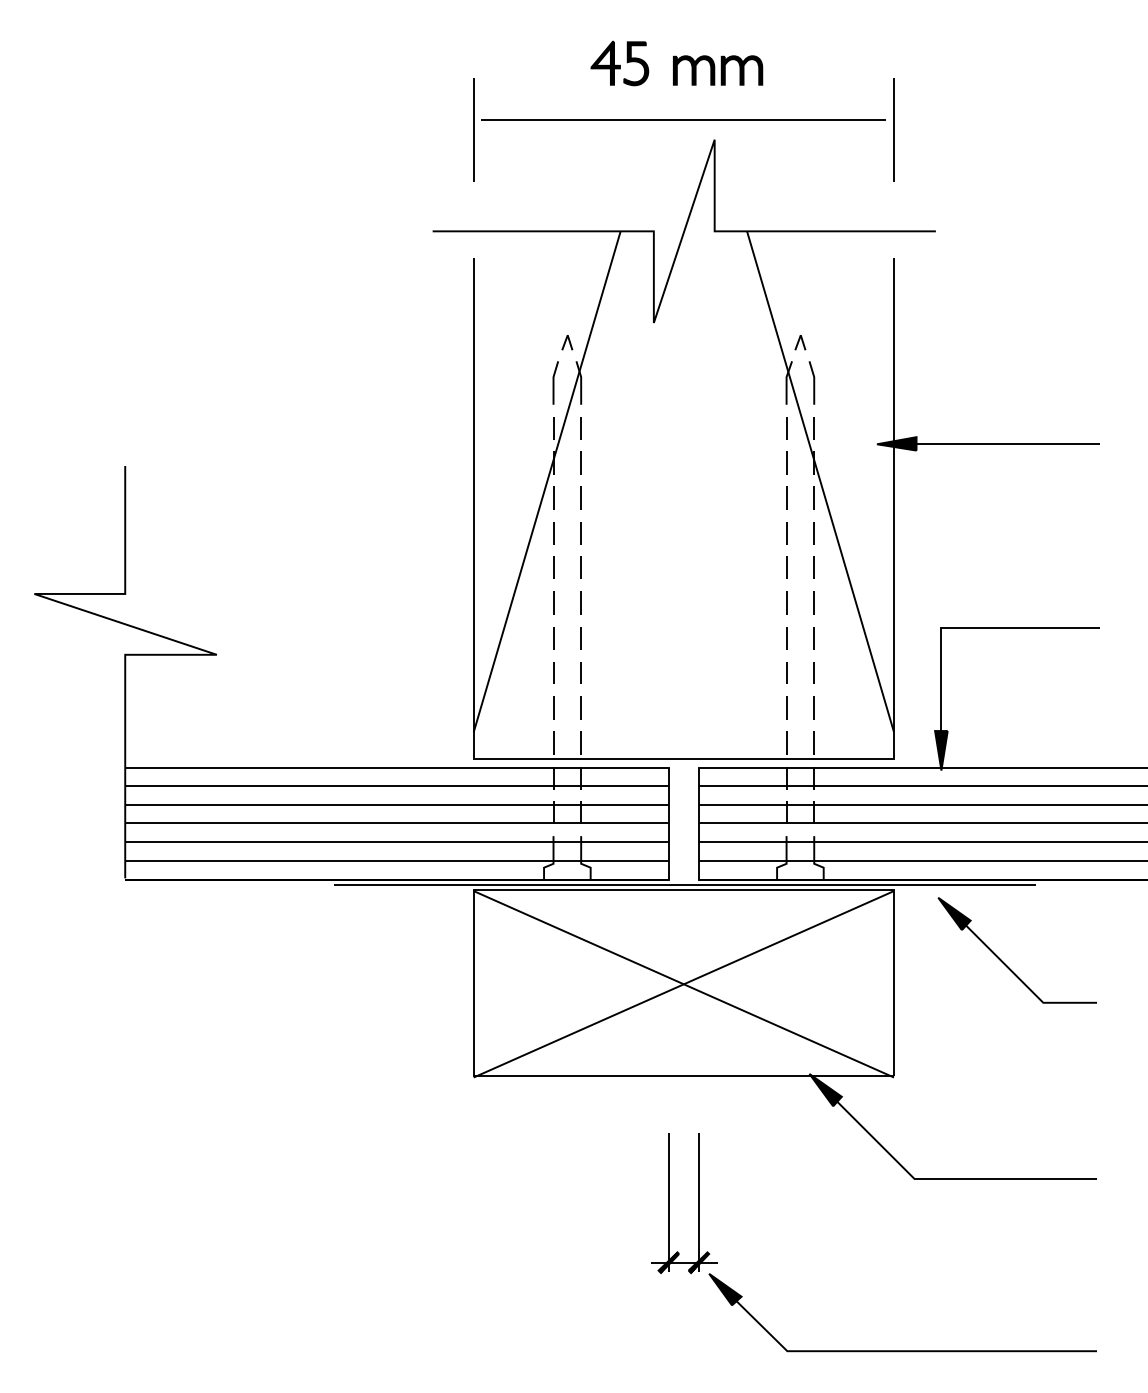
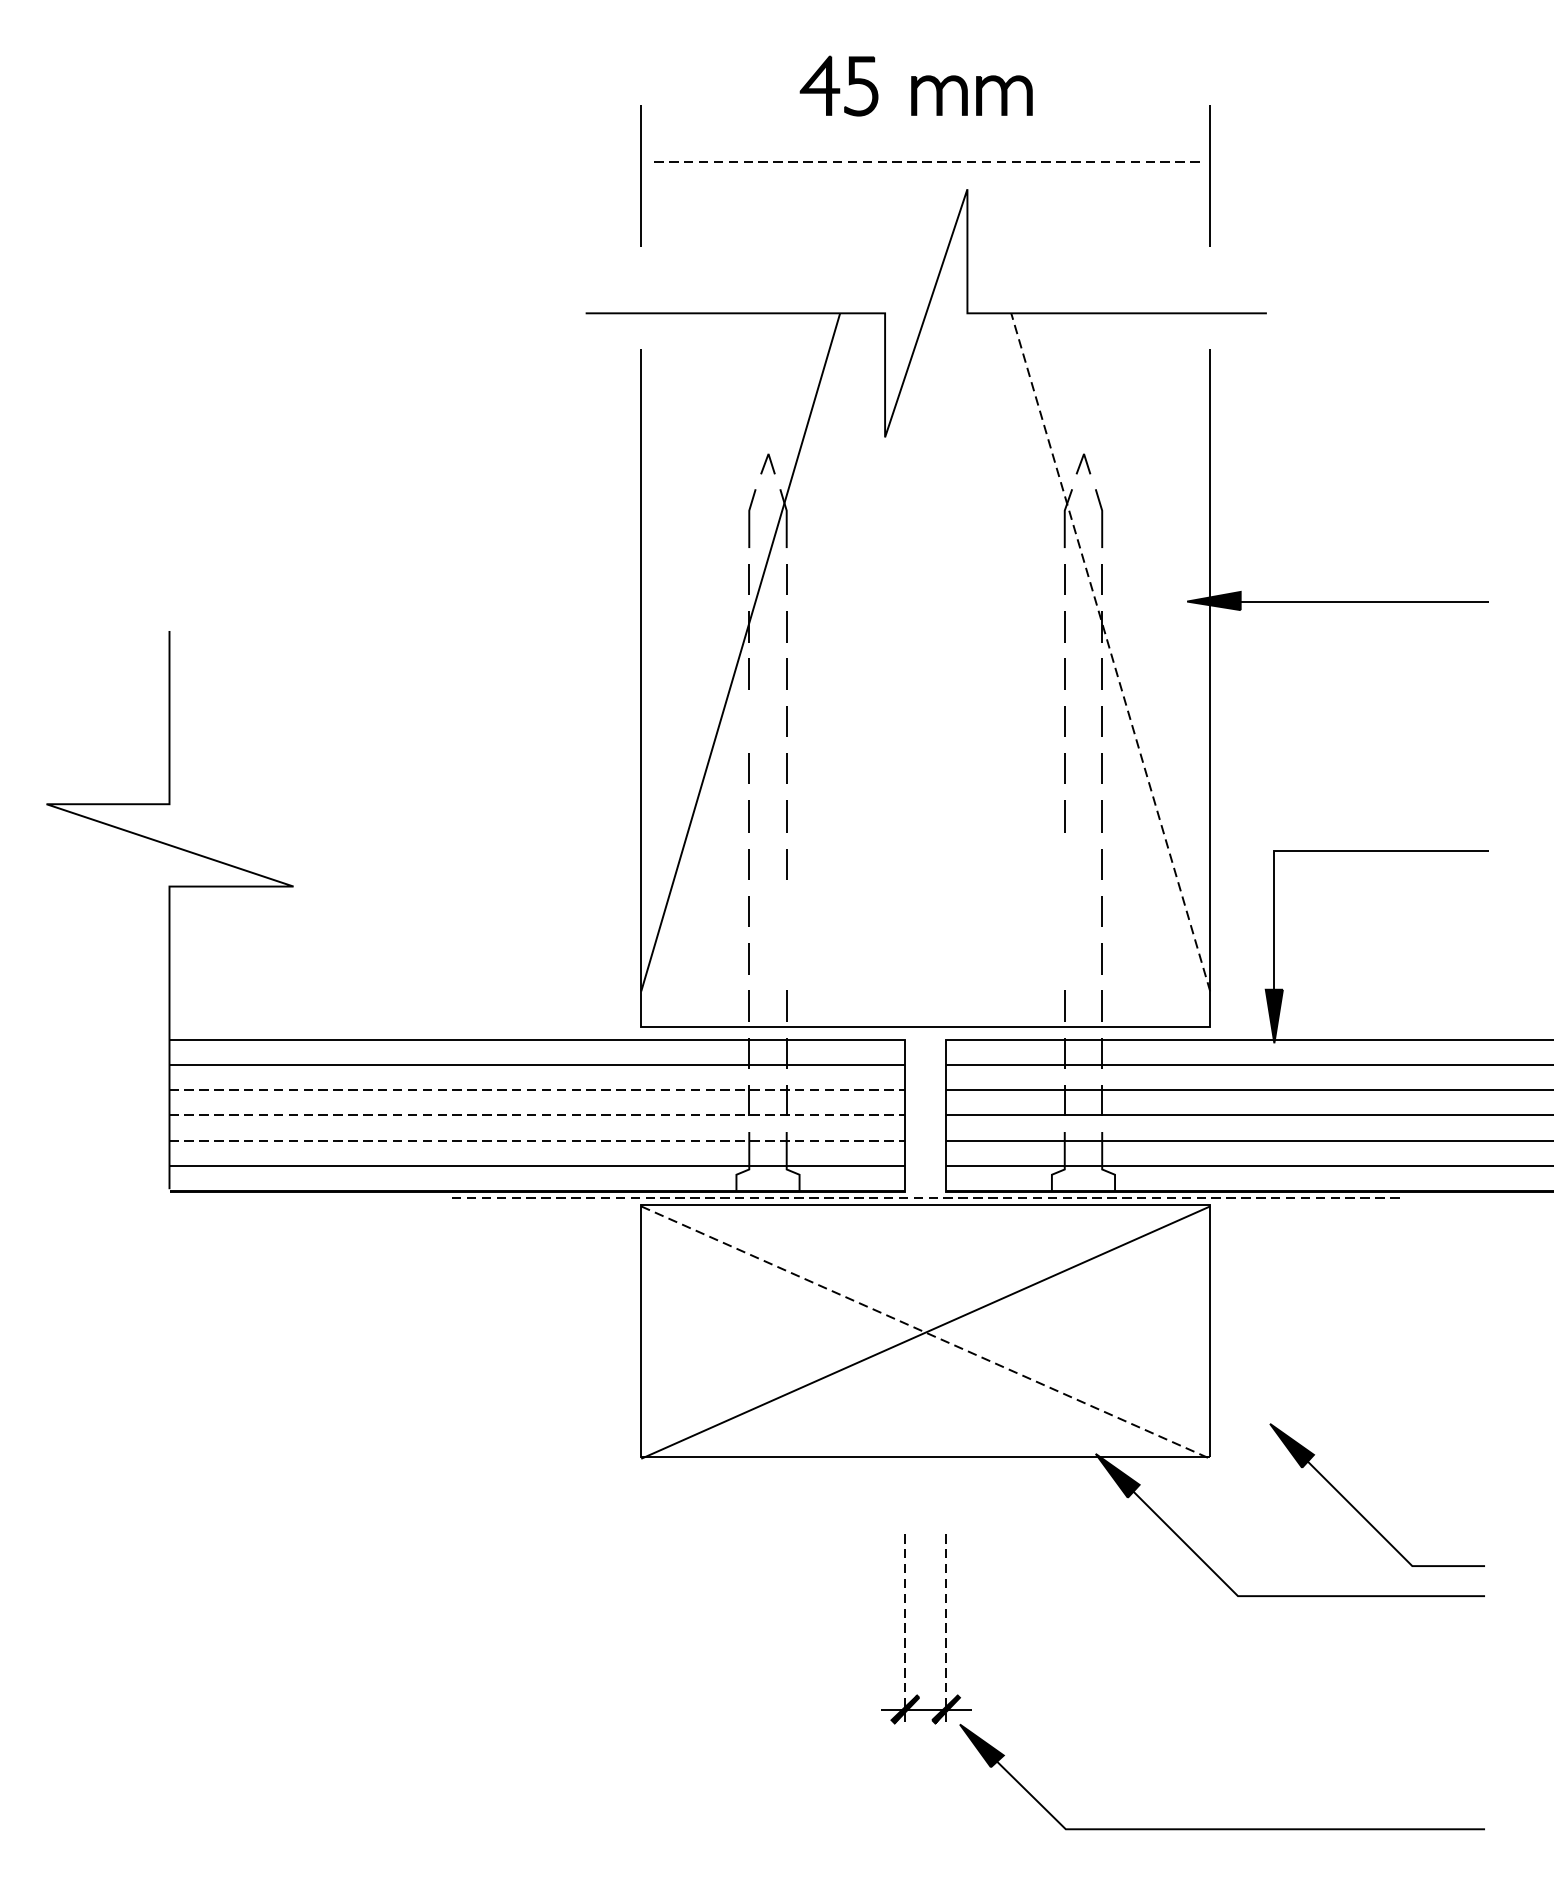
line: (683, 119) -> (925, 161), solid -> dashed
line: (820, 481) -> (1110, 651), solid -> dashed
line: (553, 533) -> (749, 722), removed
line: (786, 638) -> (1064, 864), removed
line: (580, 672) -> (785, 910), removed
line: (786, 672) -> (1064, 910), removed
line: (580, 707) -> (785, 957), removed
line: (786, 707) -> (1064, 957), removed
line: (397, 805) -> (538, 1090), solid -> dashed
line: (397, 823) -> (538, 1114), solid -> dashed
line: (397, 842) -> (538, 1140), solid -> dashed
line: (684, 885) -> (926, 1198), solid -> dashed
part: (1004, 962) -> (1359, 1511), moved
line: (683, 984) -> (925, 1332), solid -> dashed
line: (668, 1202) -> (904, 1627), solid -> dashed
line: (698, 1202) -> (945, 1627), solid -> dashed

